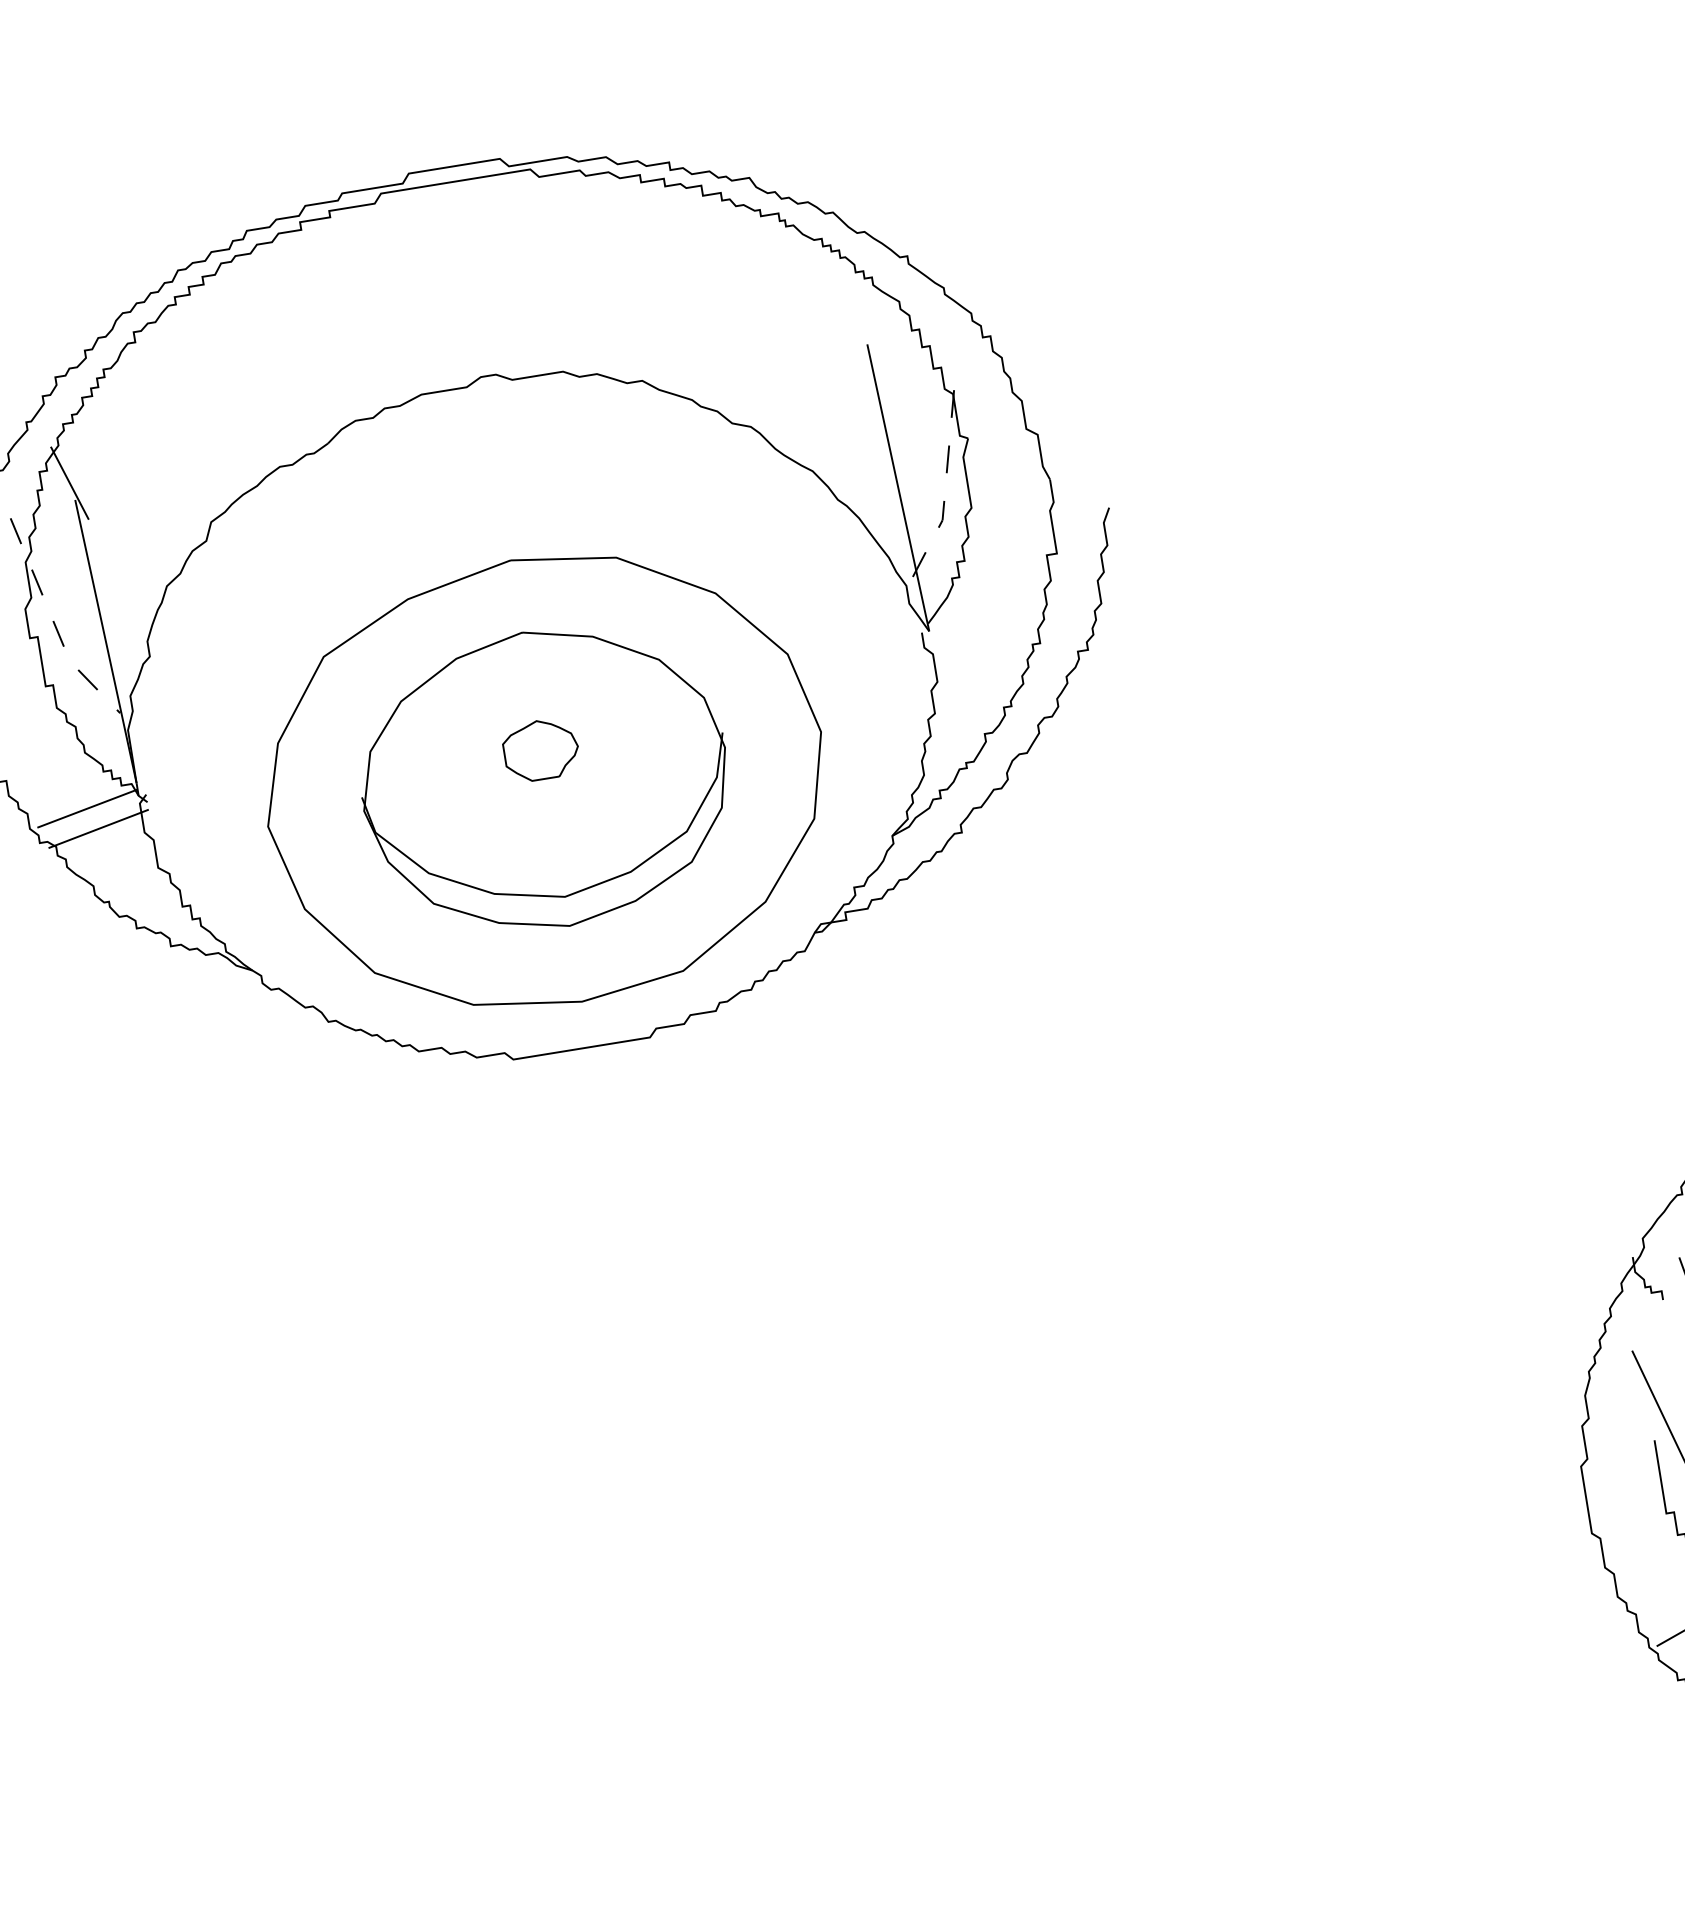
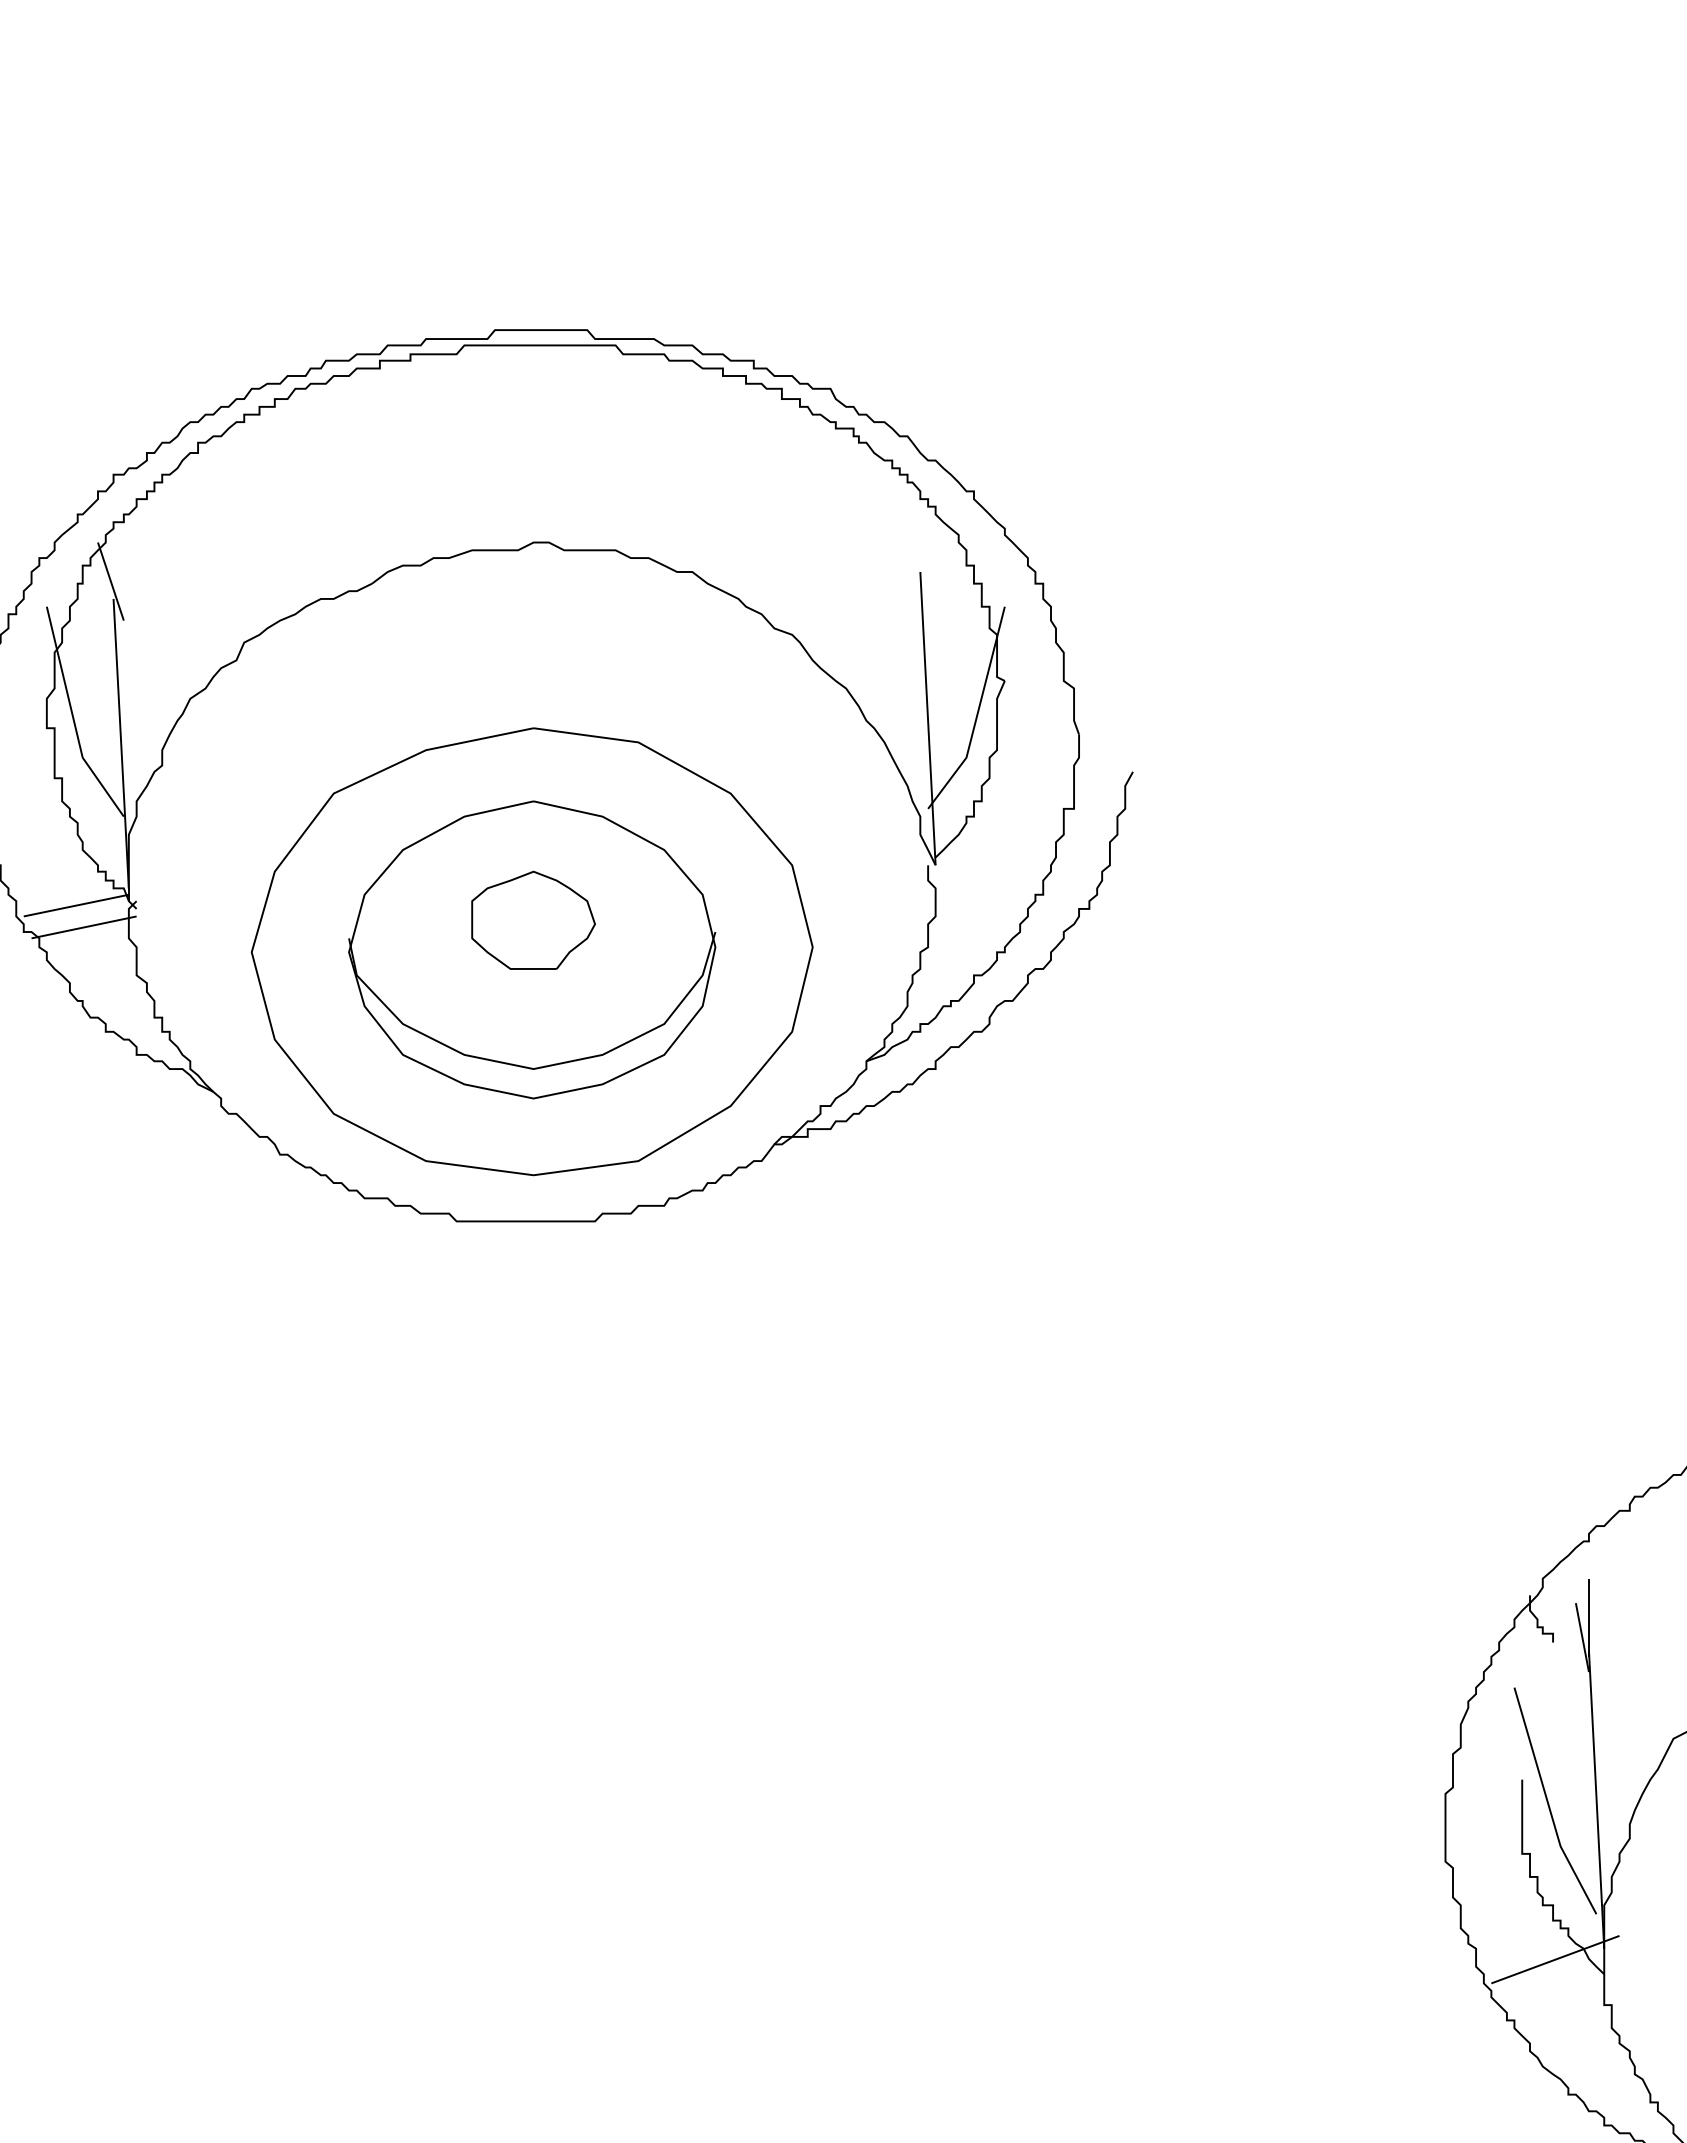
line: (946, 474) -> (977, 713), dashed -> solid
line: (54, 624) -> (73, 718), dashed -> solid
part: (541, 749) -> (533, 919), size x1.67

